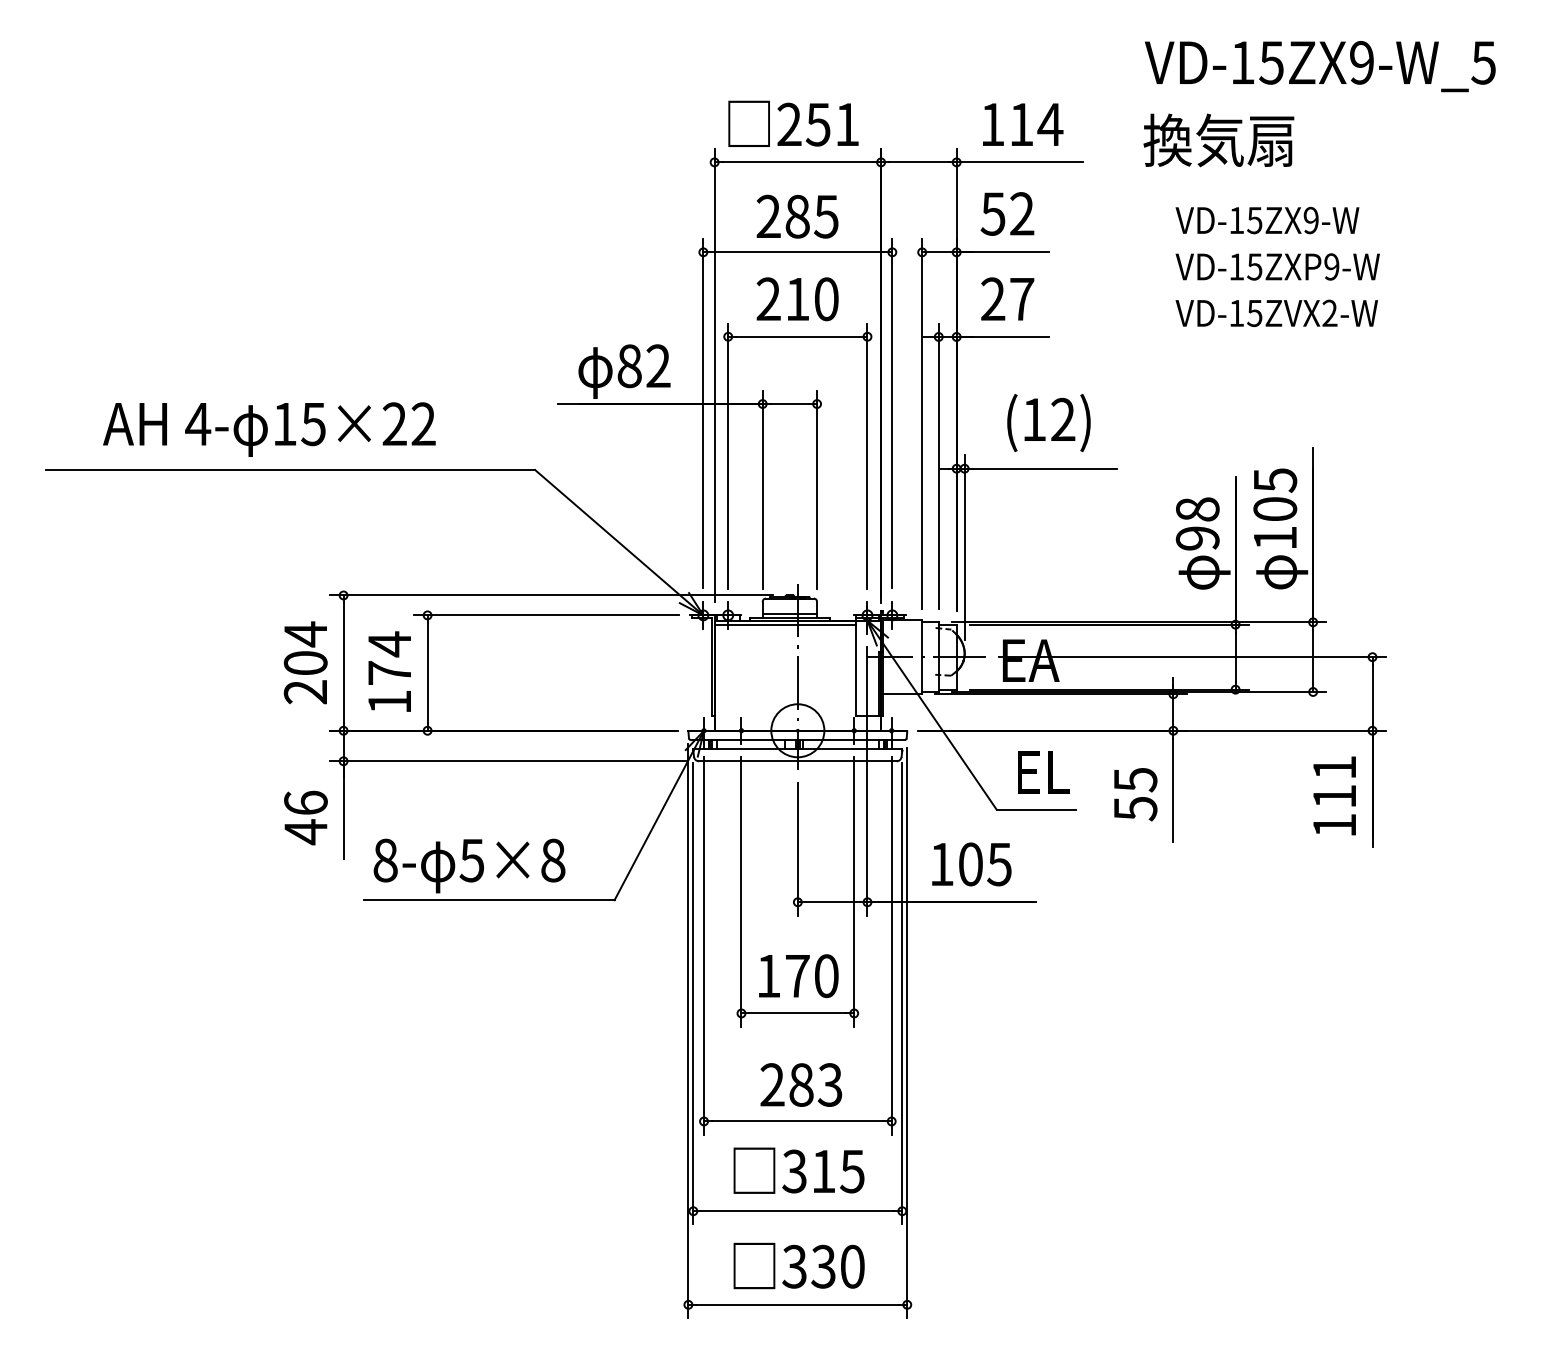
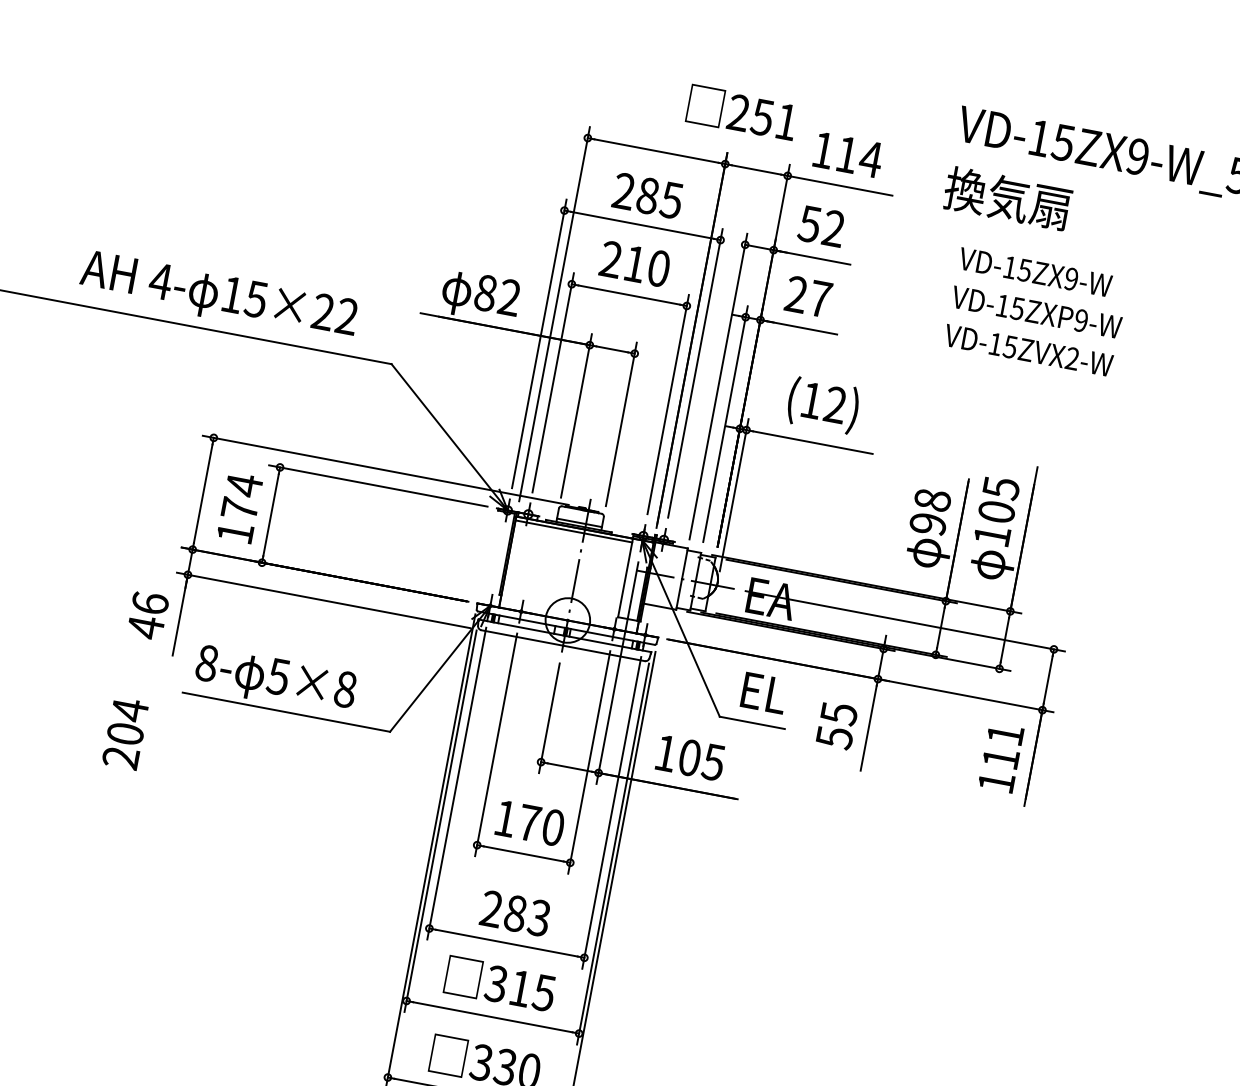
text: (793, 123) -> (742, 112), moved
text: (269, 429) -> (218, 296), moved
text: (305, 662) -> (125, 733), moved

